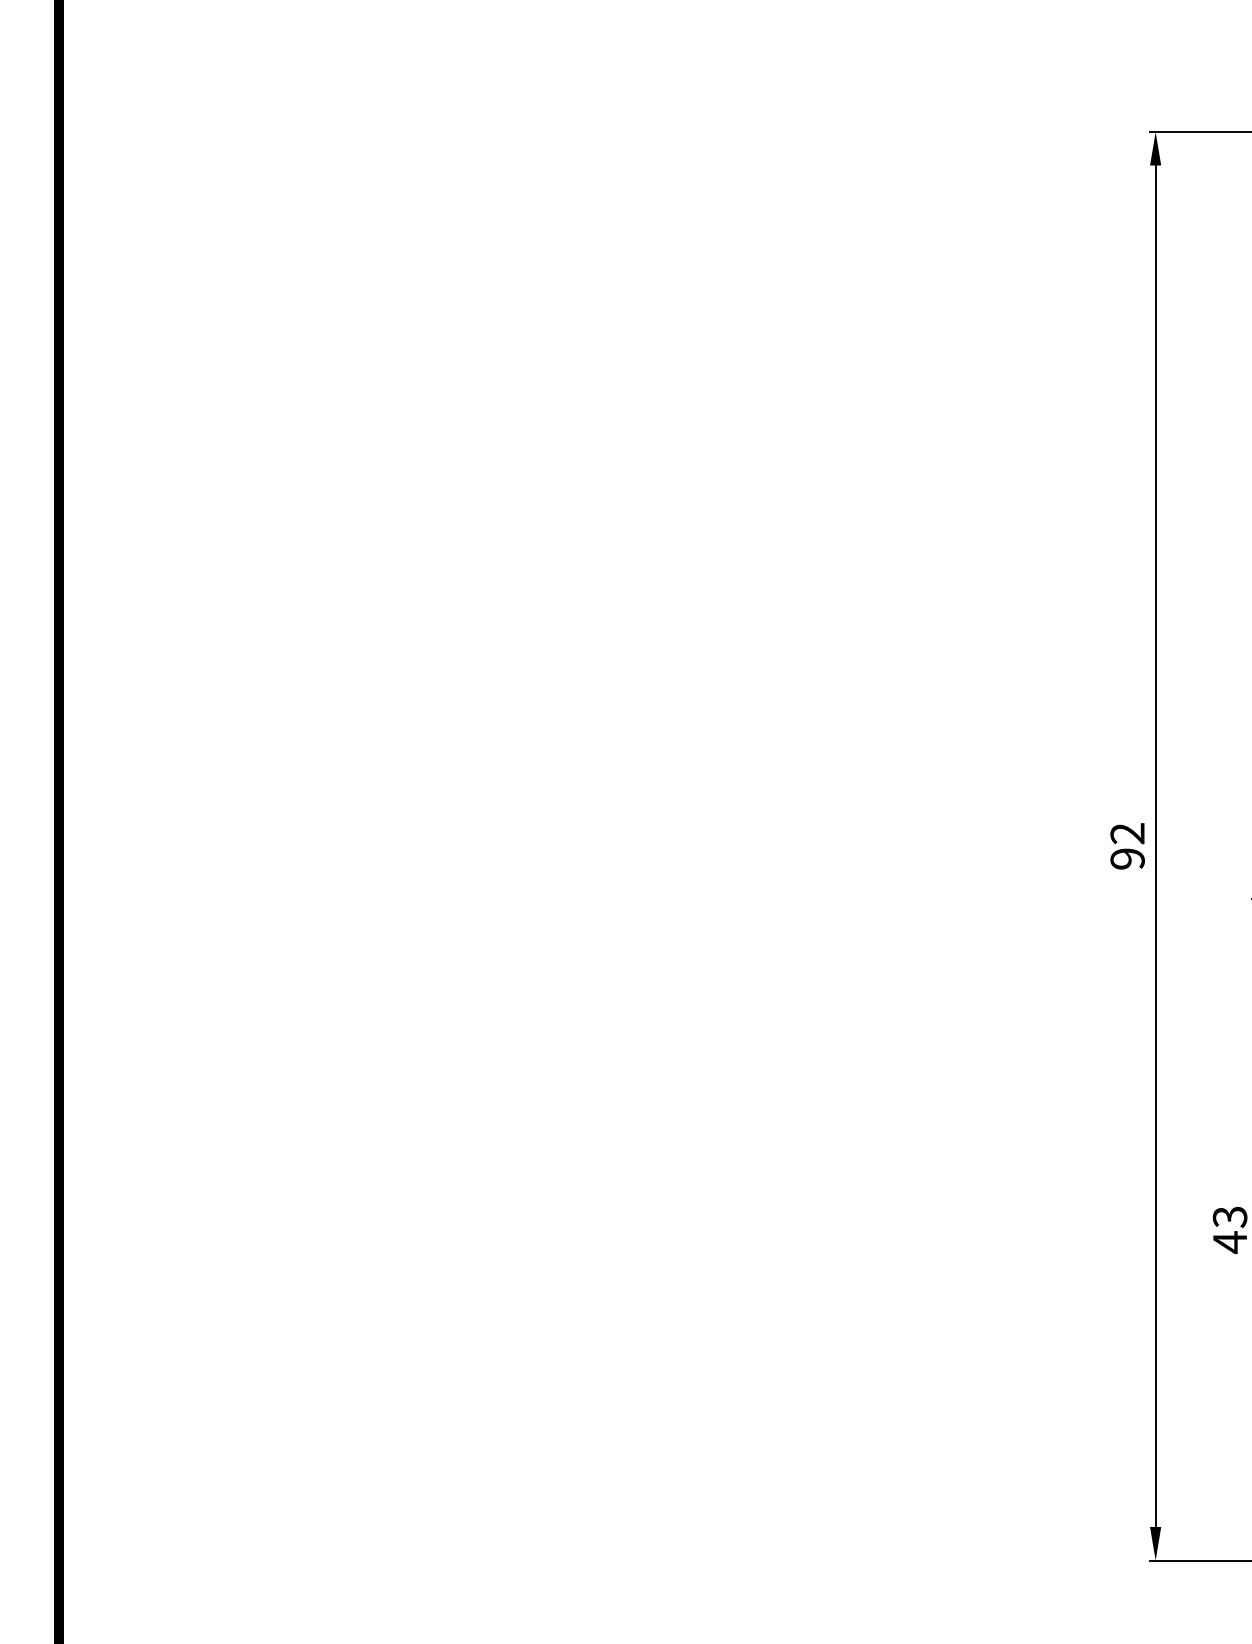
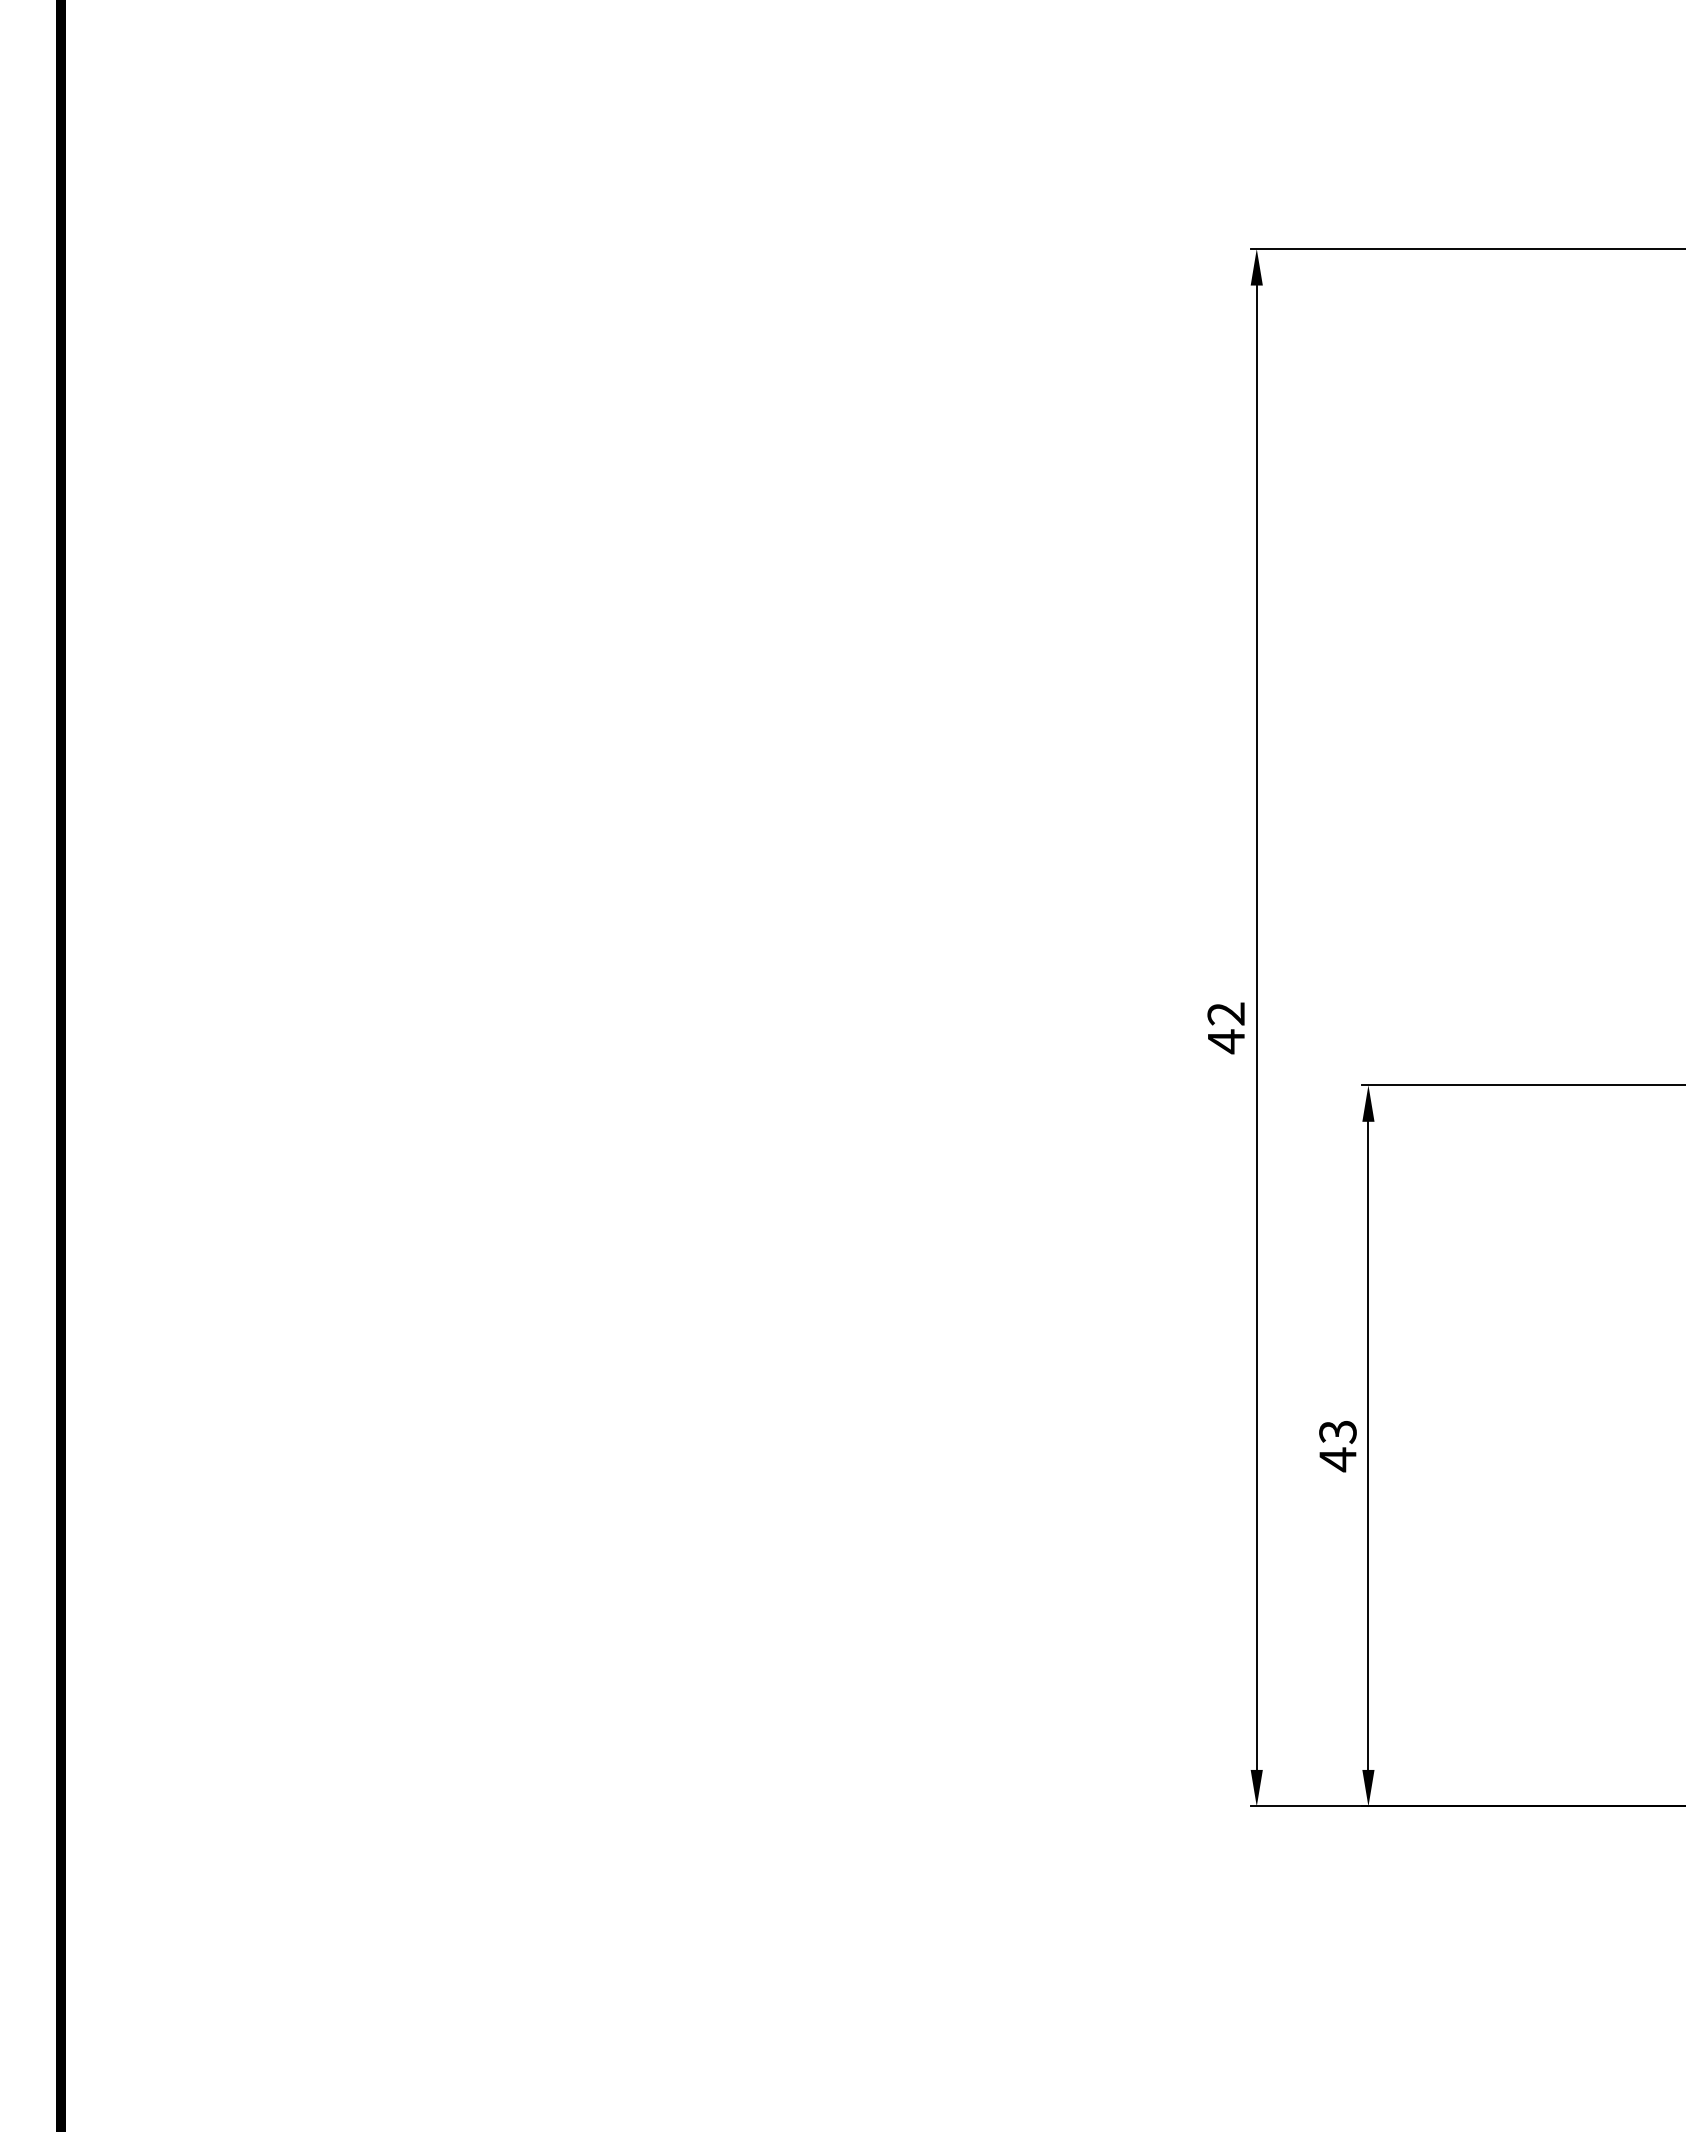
text: (1127, 858) -> (1226, 1041), 92 -> 42

